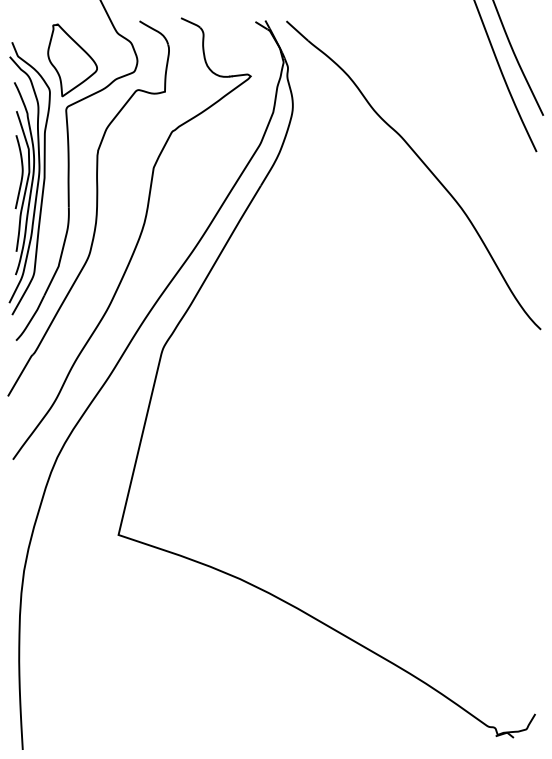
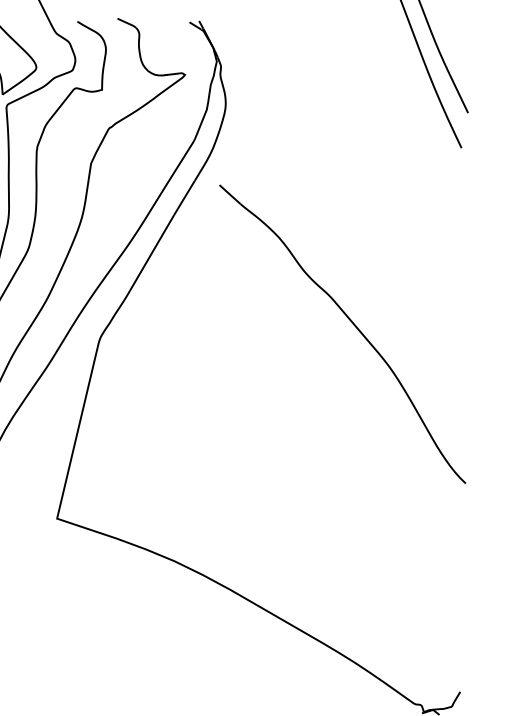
part: (423, 164) -> (352, 323), moved

